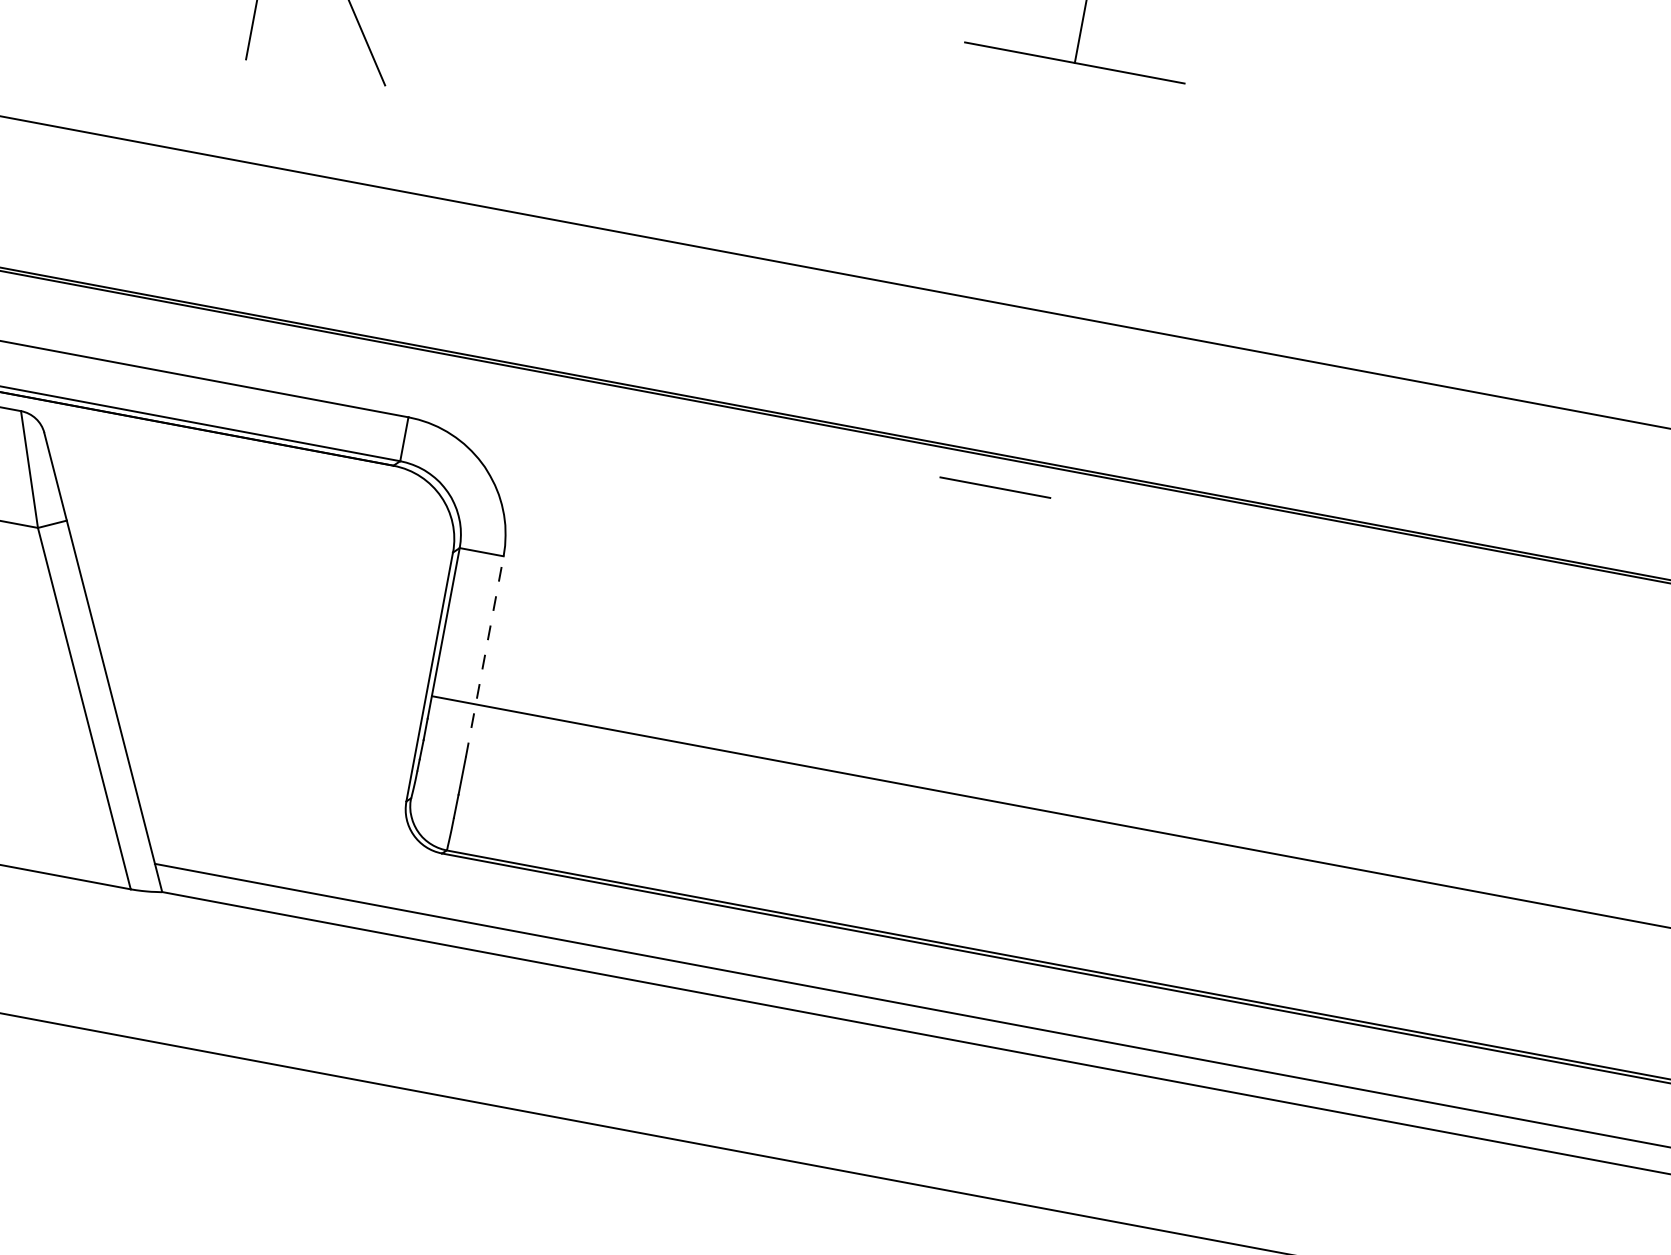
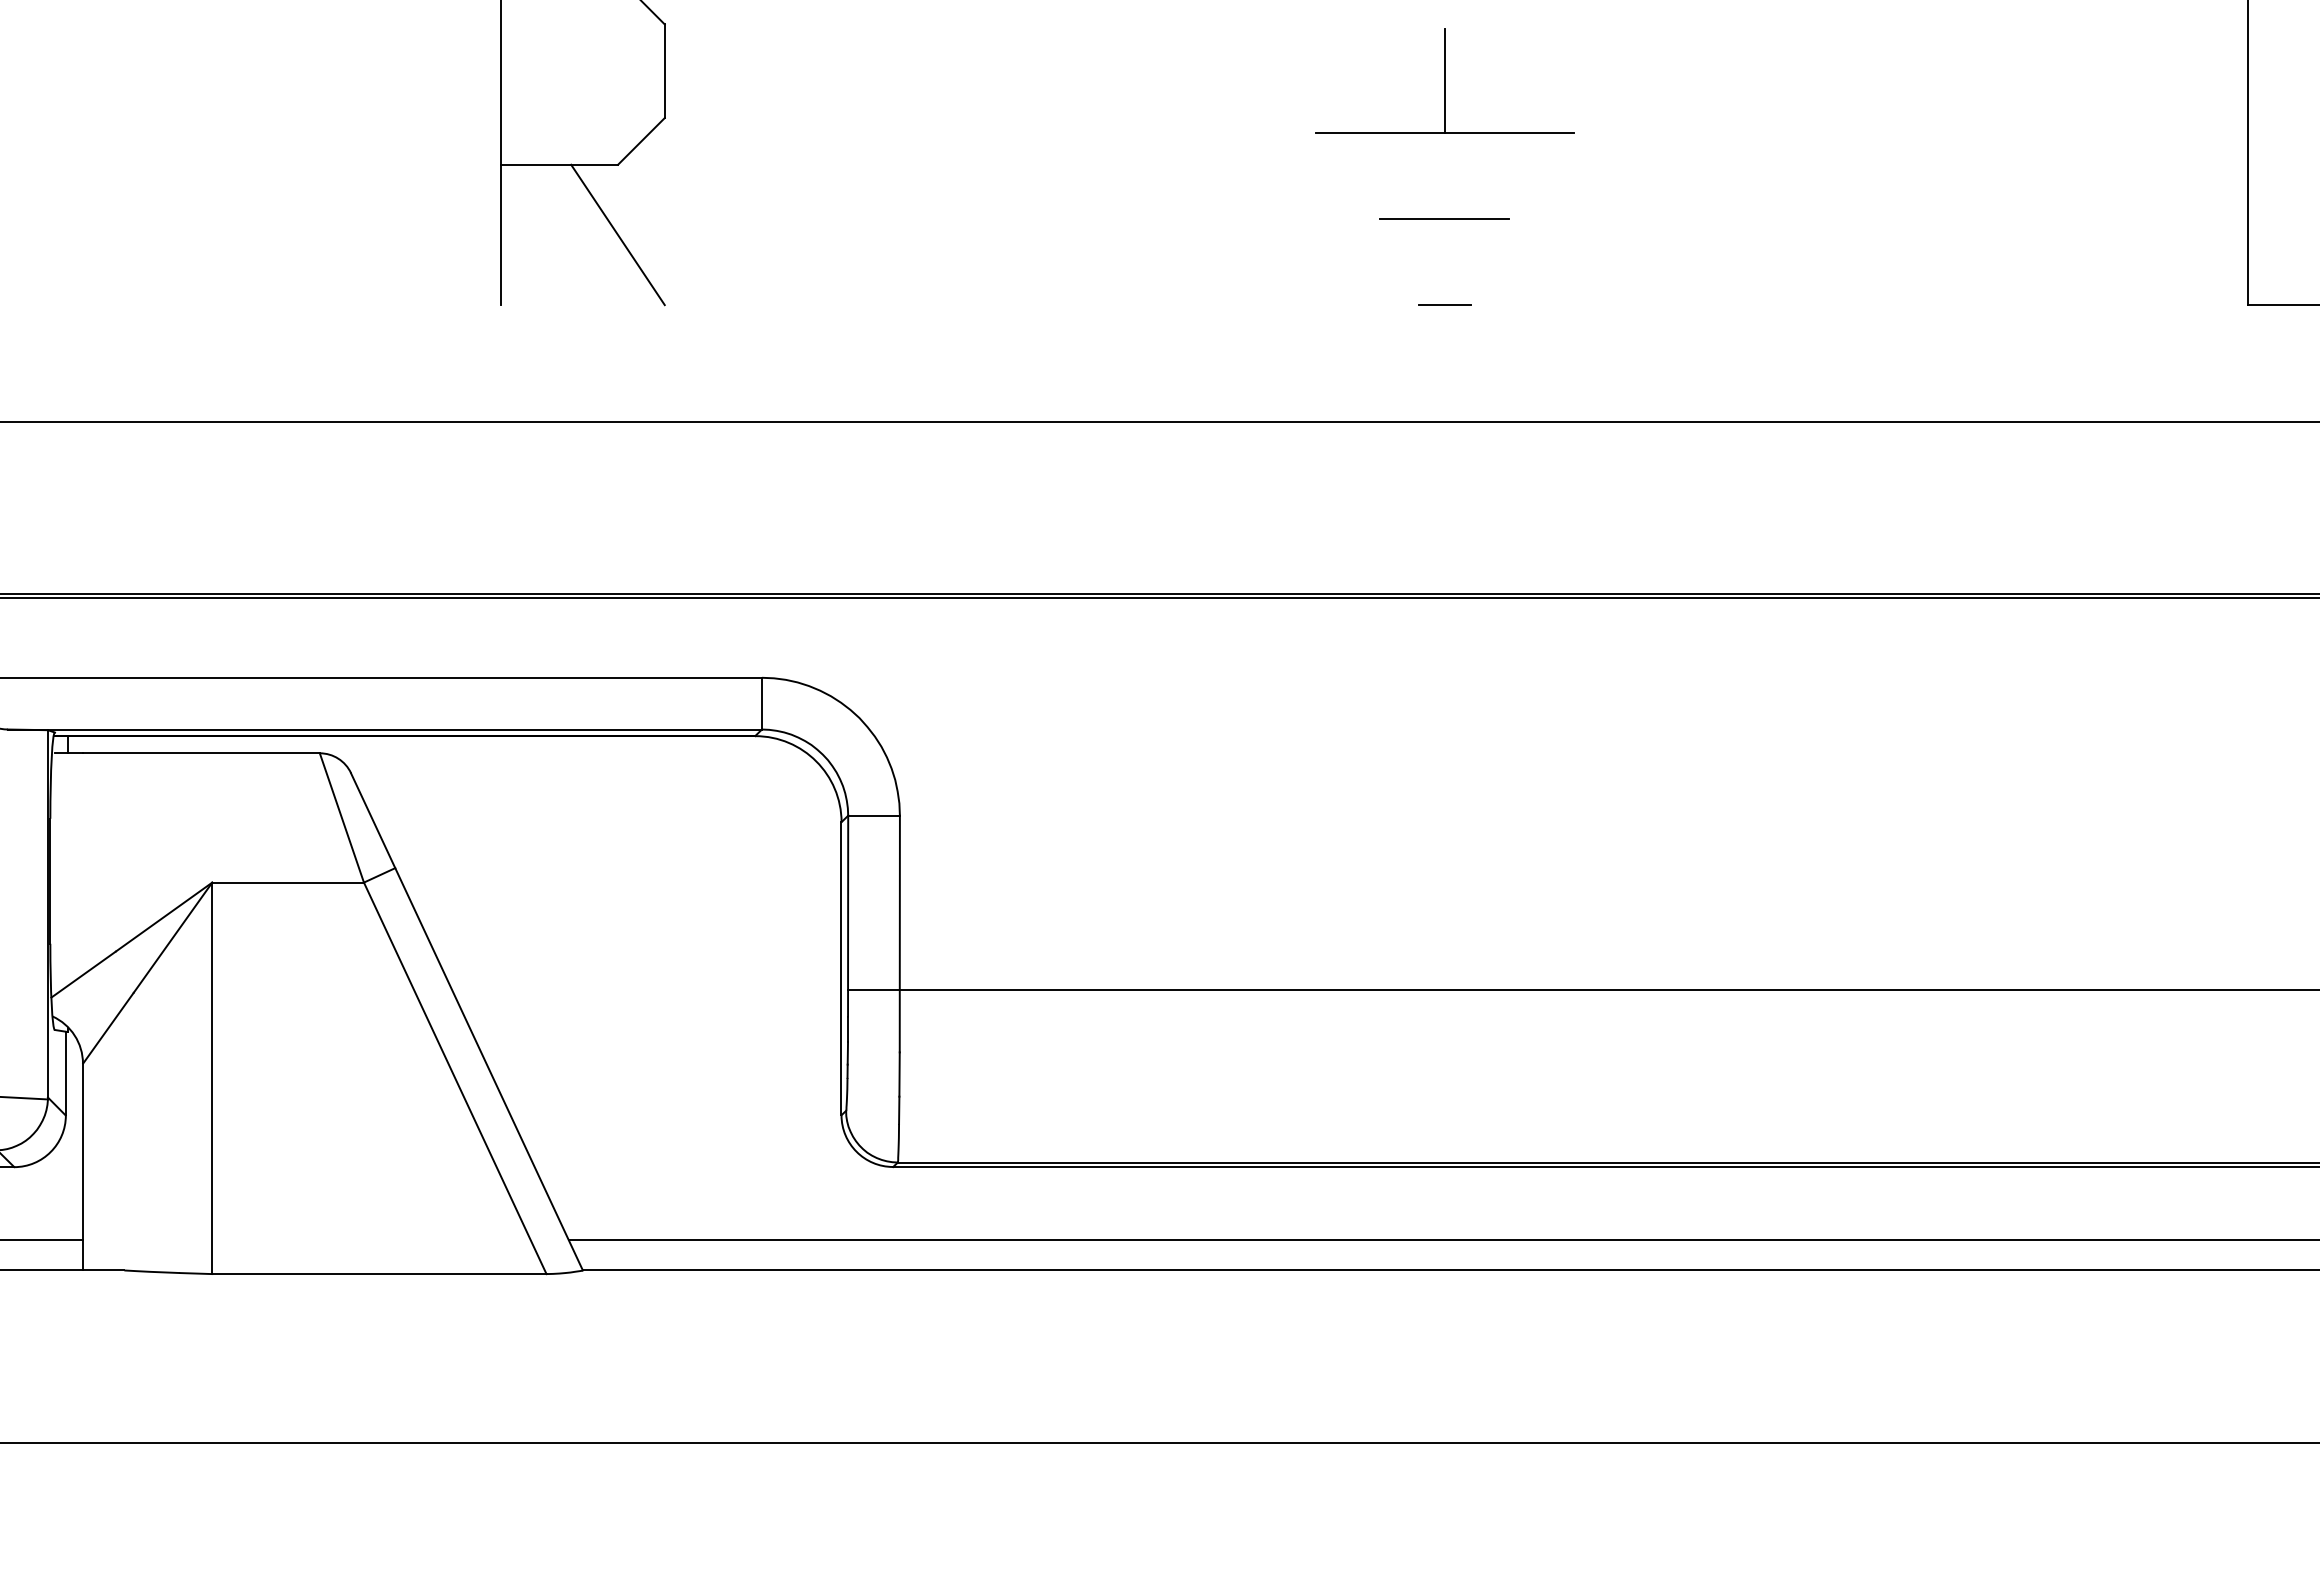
line: (1047, 208) -> (1444, 304), added
line: (995, 487) -> (1444, 218), moved
line: (484, 656) -> (899, 933), dashed -> solid

